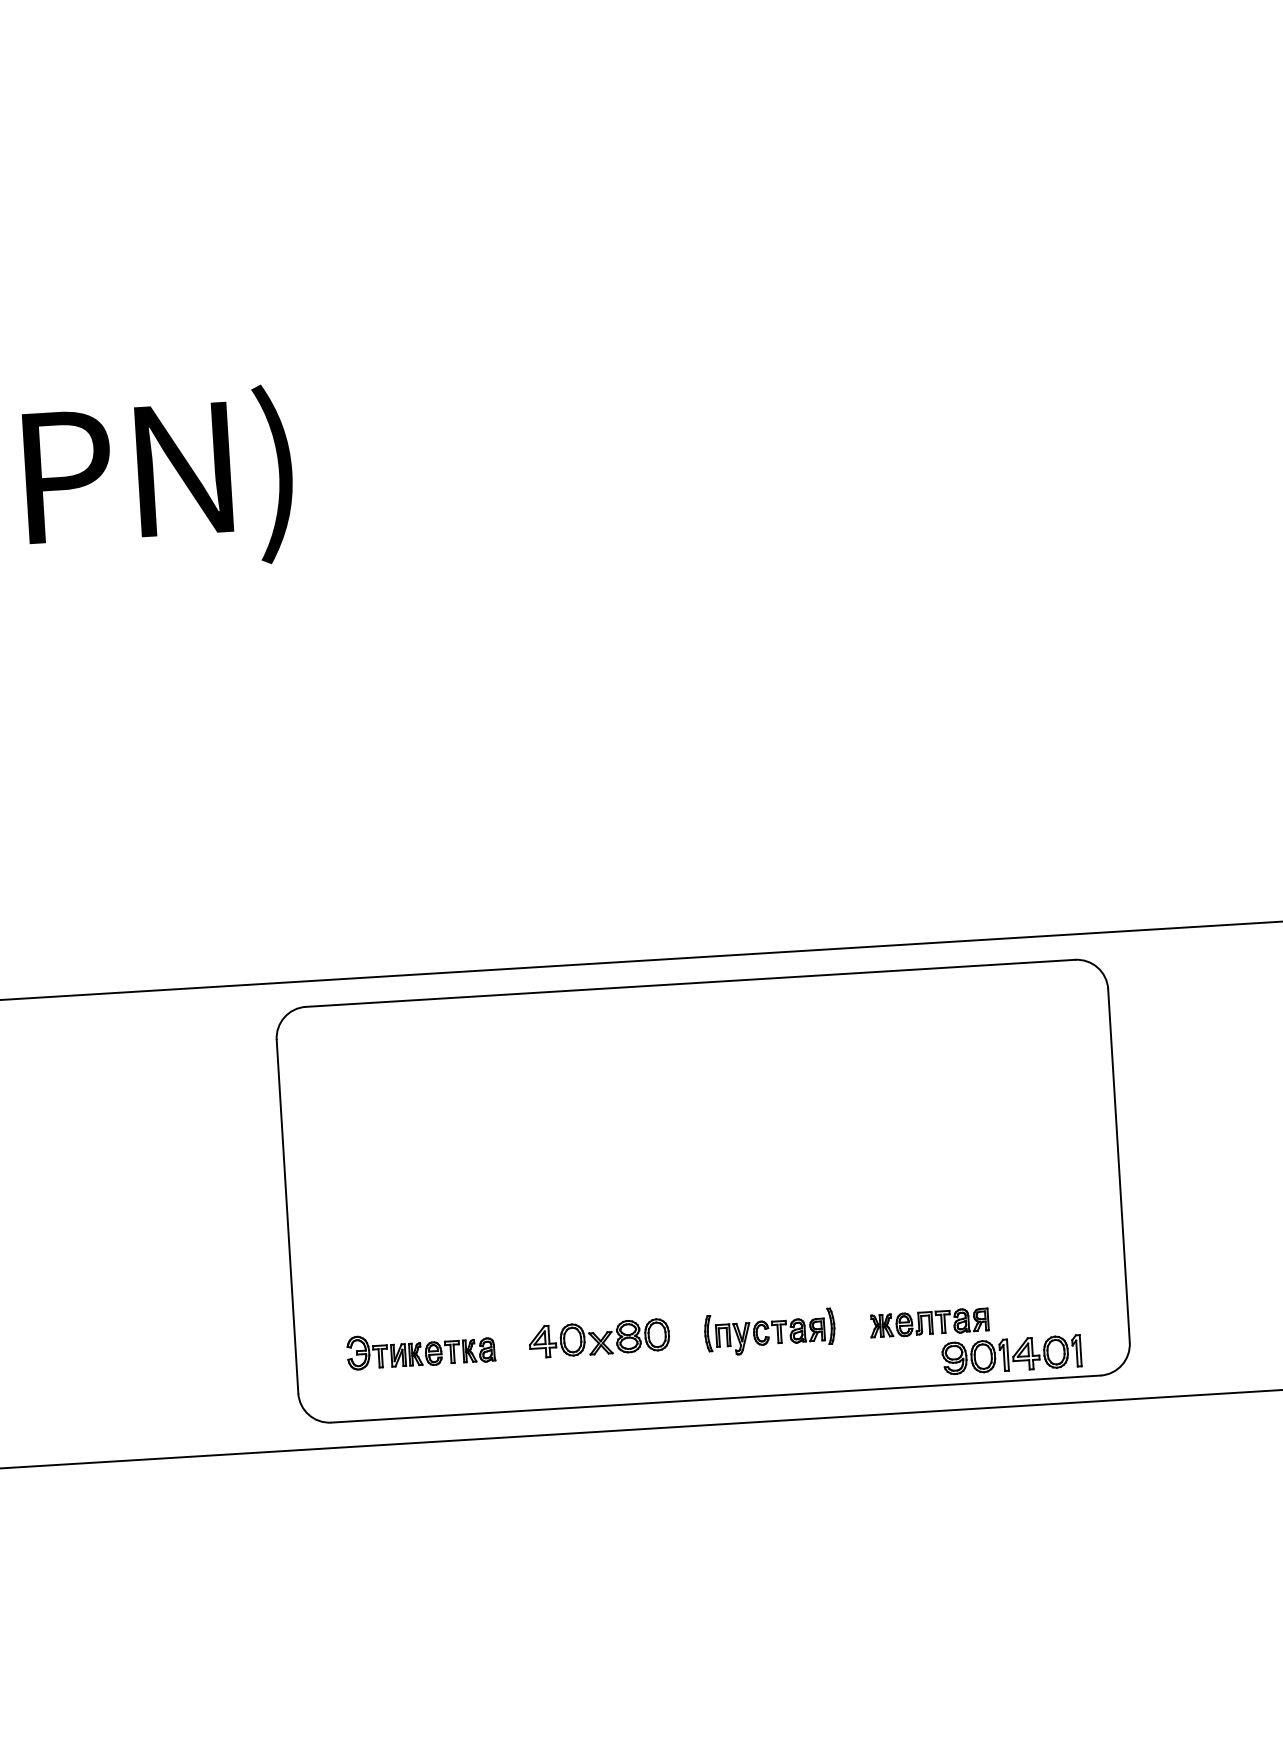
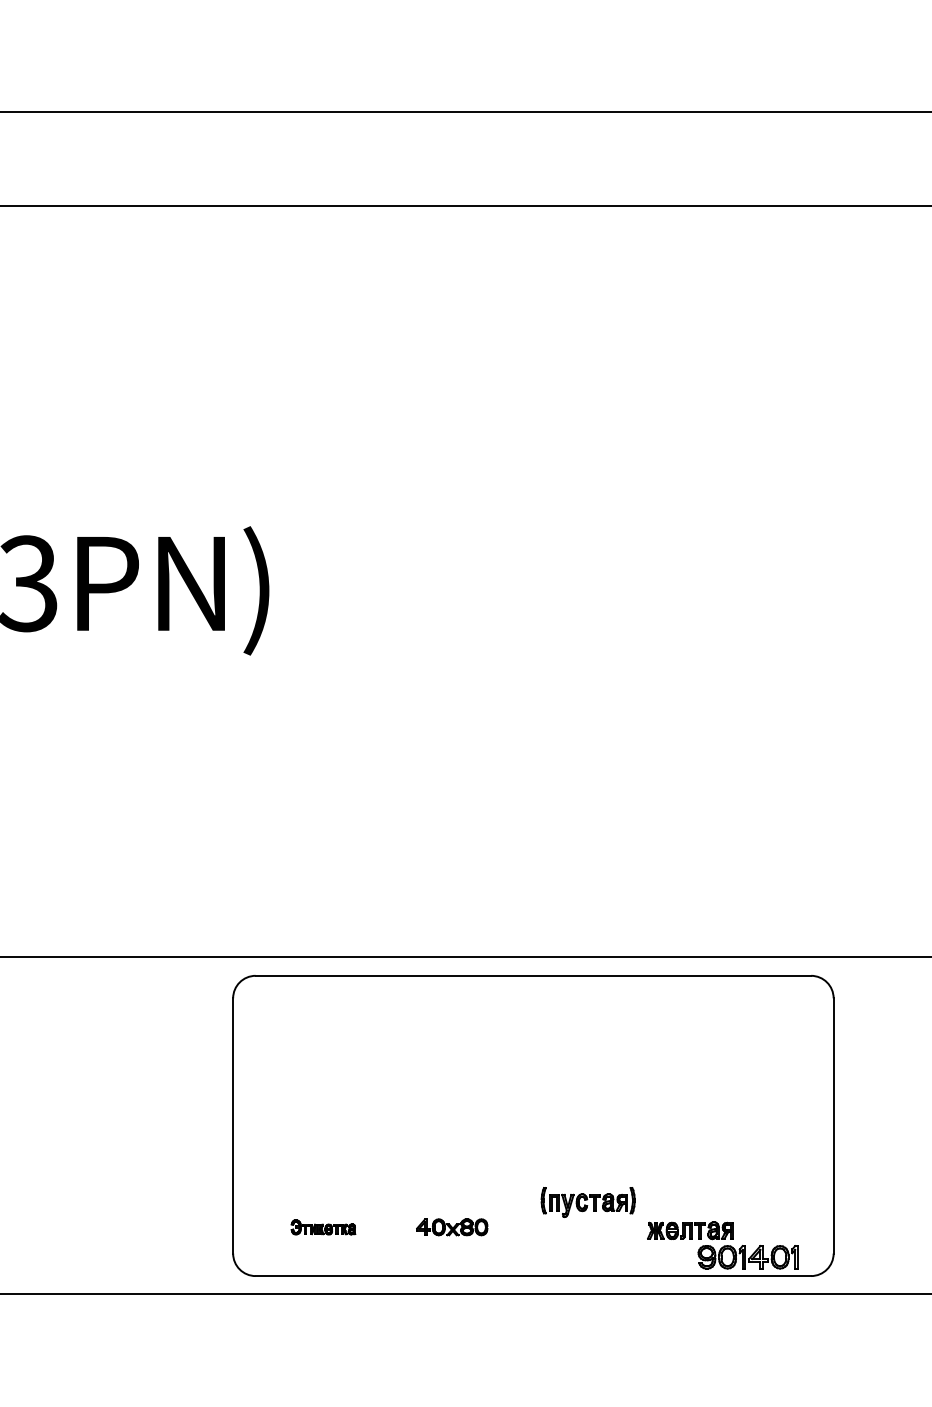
part: (769, 1332) -> (587, 1202), moved
part: (599, 1338) -> (452, 1227), size x0.7
part: (421, 1349) -> (323, 1227), size x0.6

